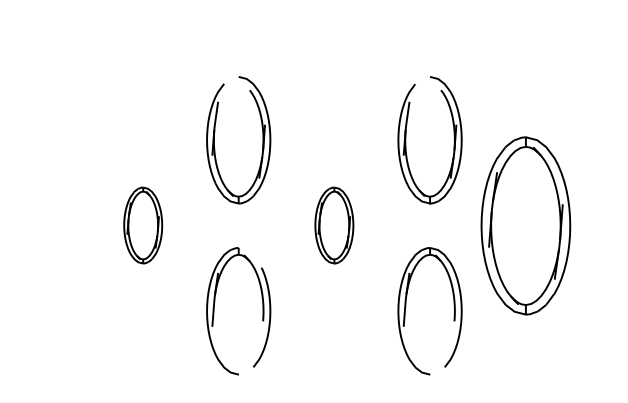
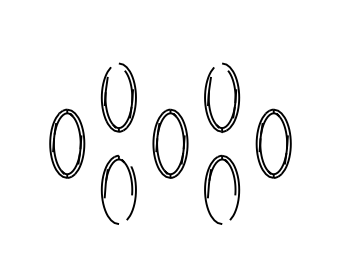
part: (143, 225) -> (67, 143), size x1.67
part: (334, 225) -> (170, 143), size x1.67
part: (525, 225) -> (273, 143), size x0.71

